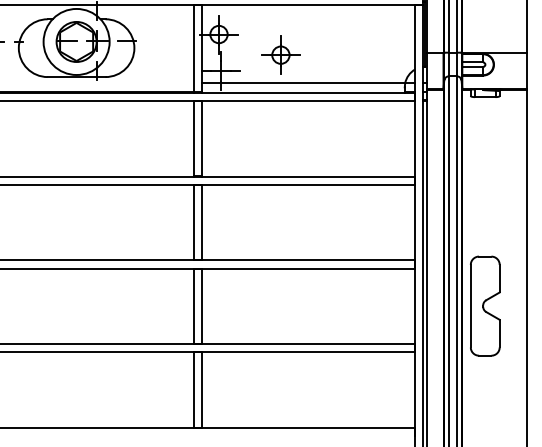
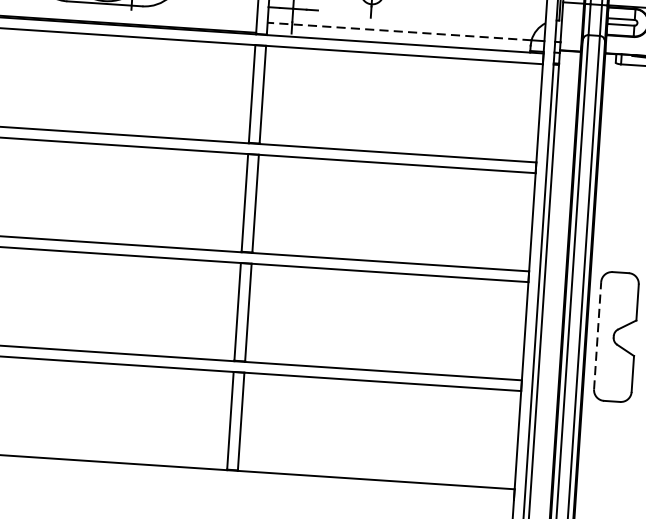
line: (303, 83) -> (399, 31), solid -> dashed
line: (470, 305) -> (597, 334), solid -> dashed

